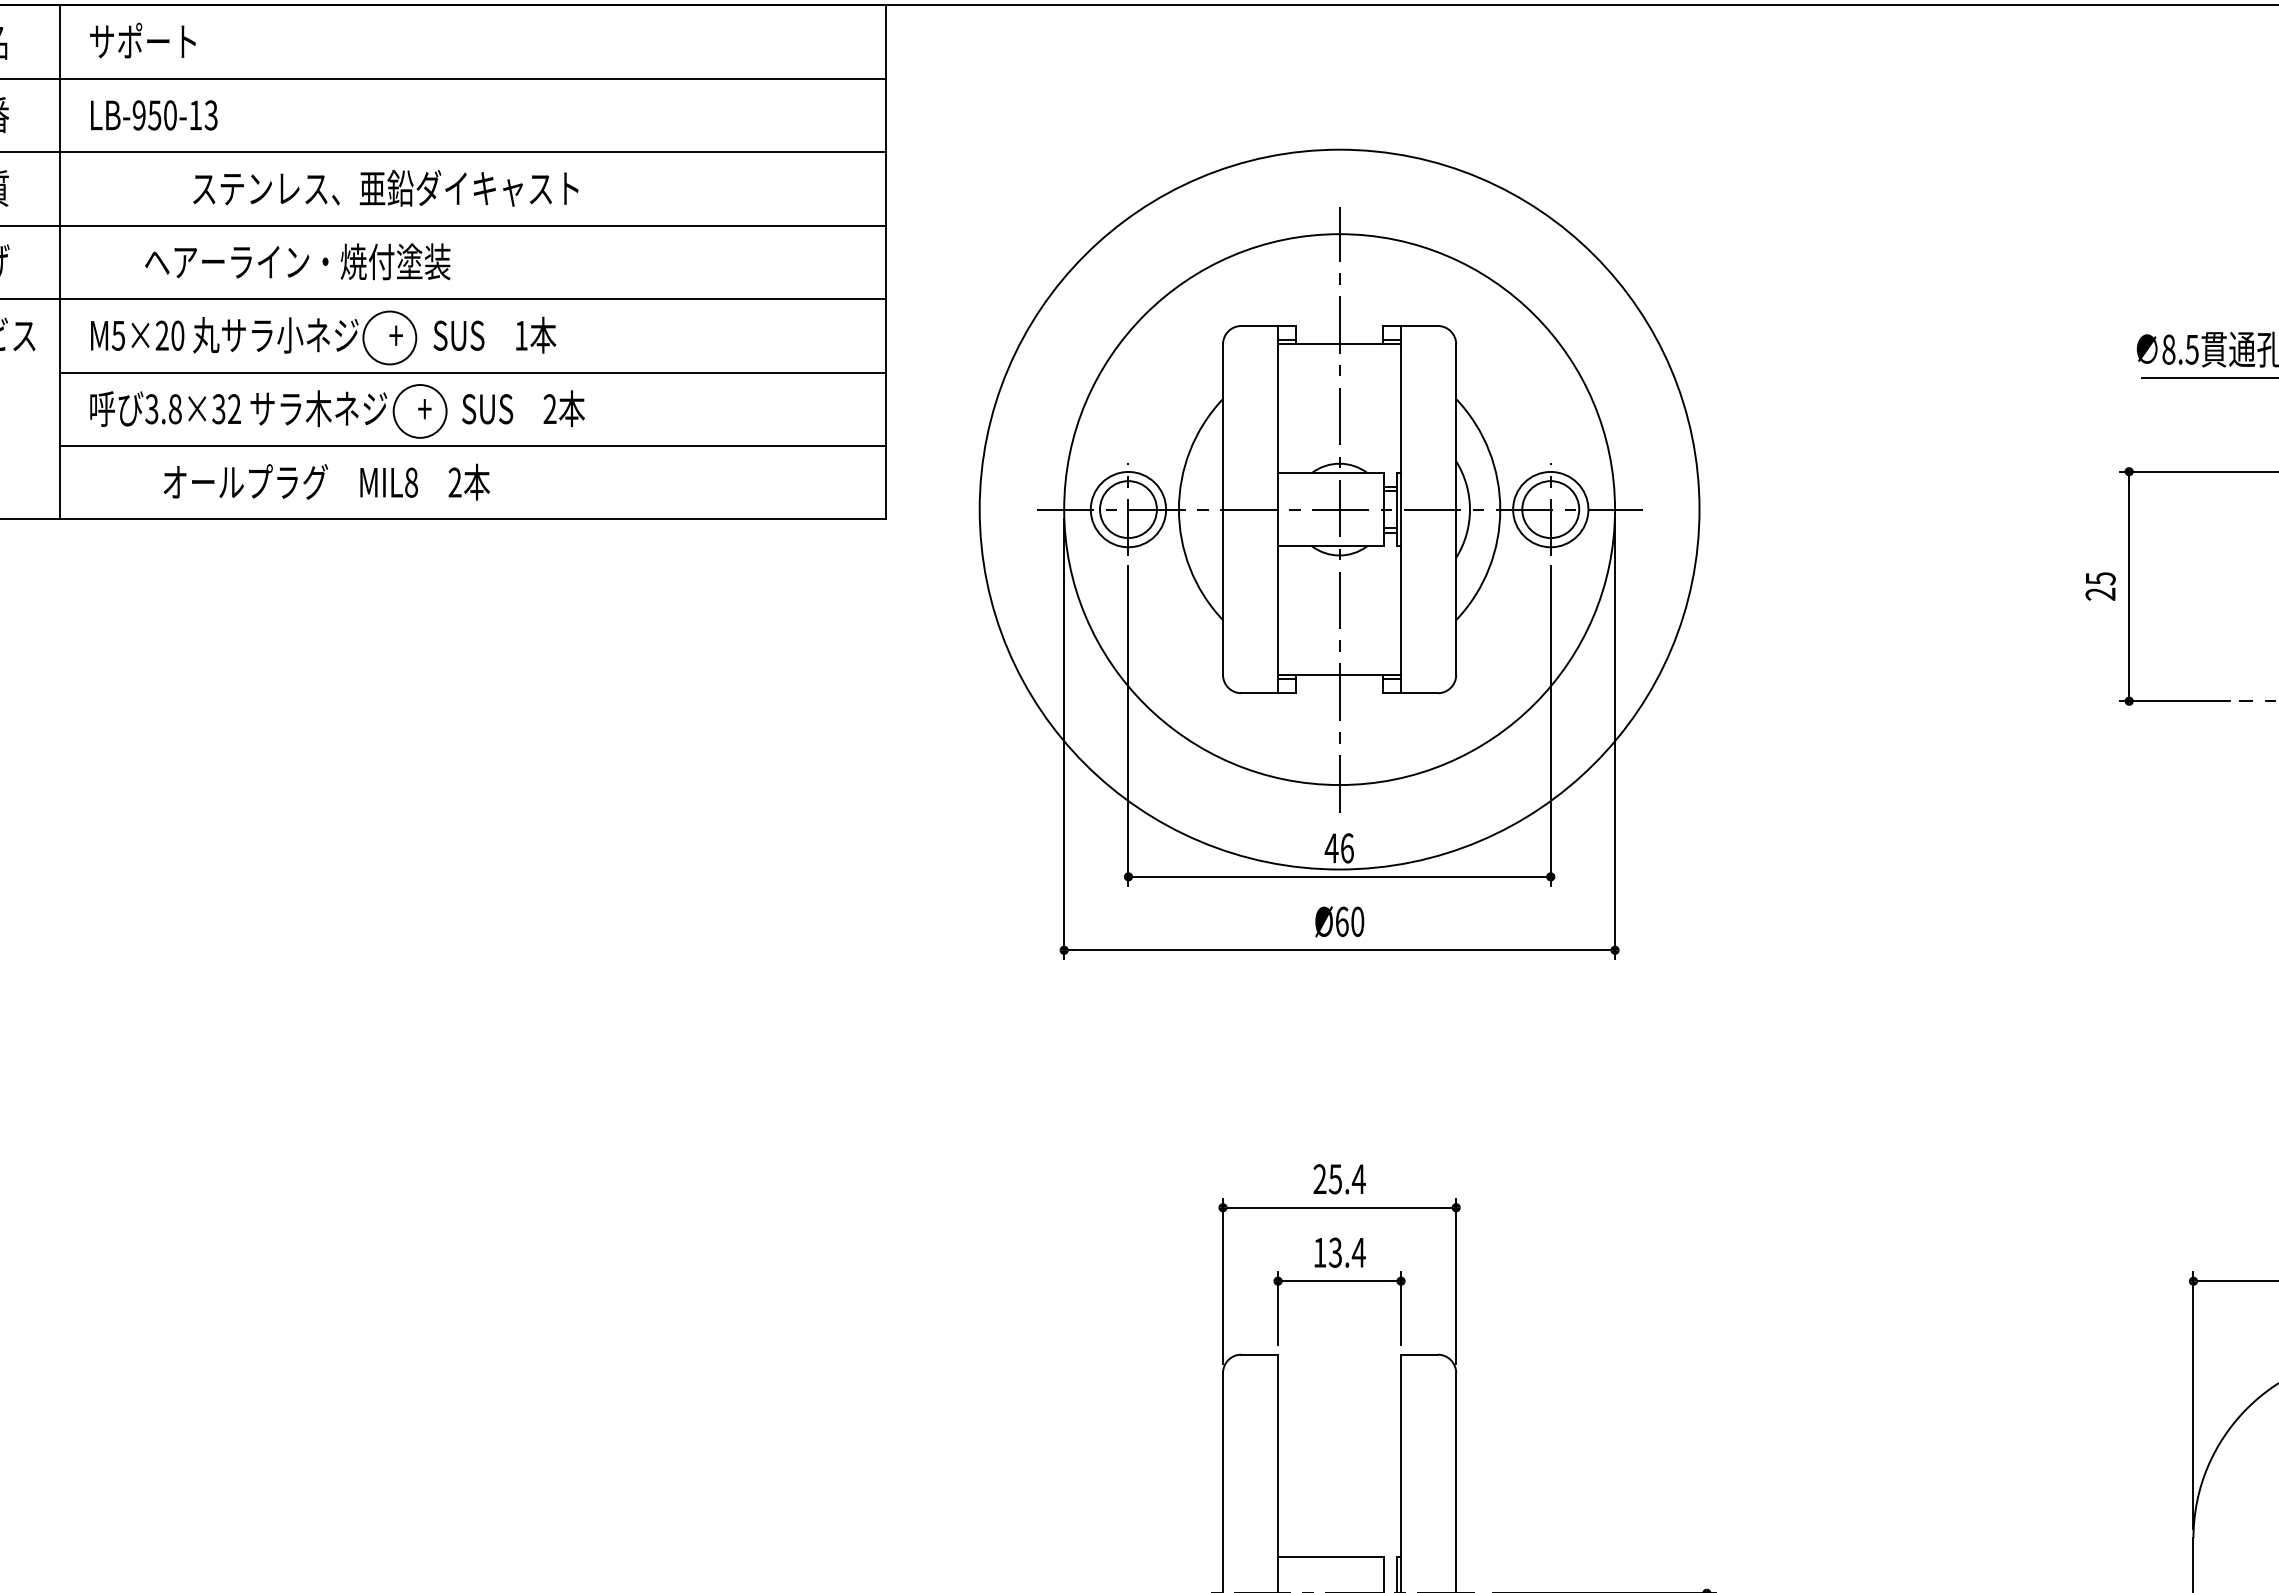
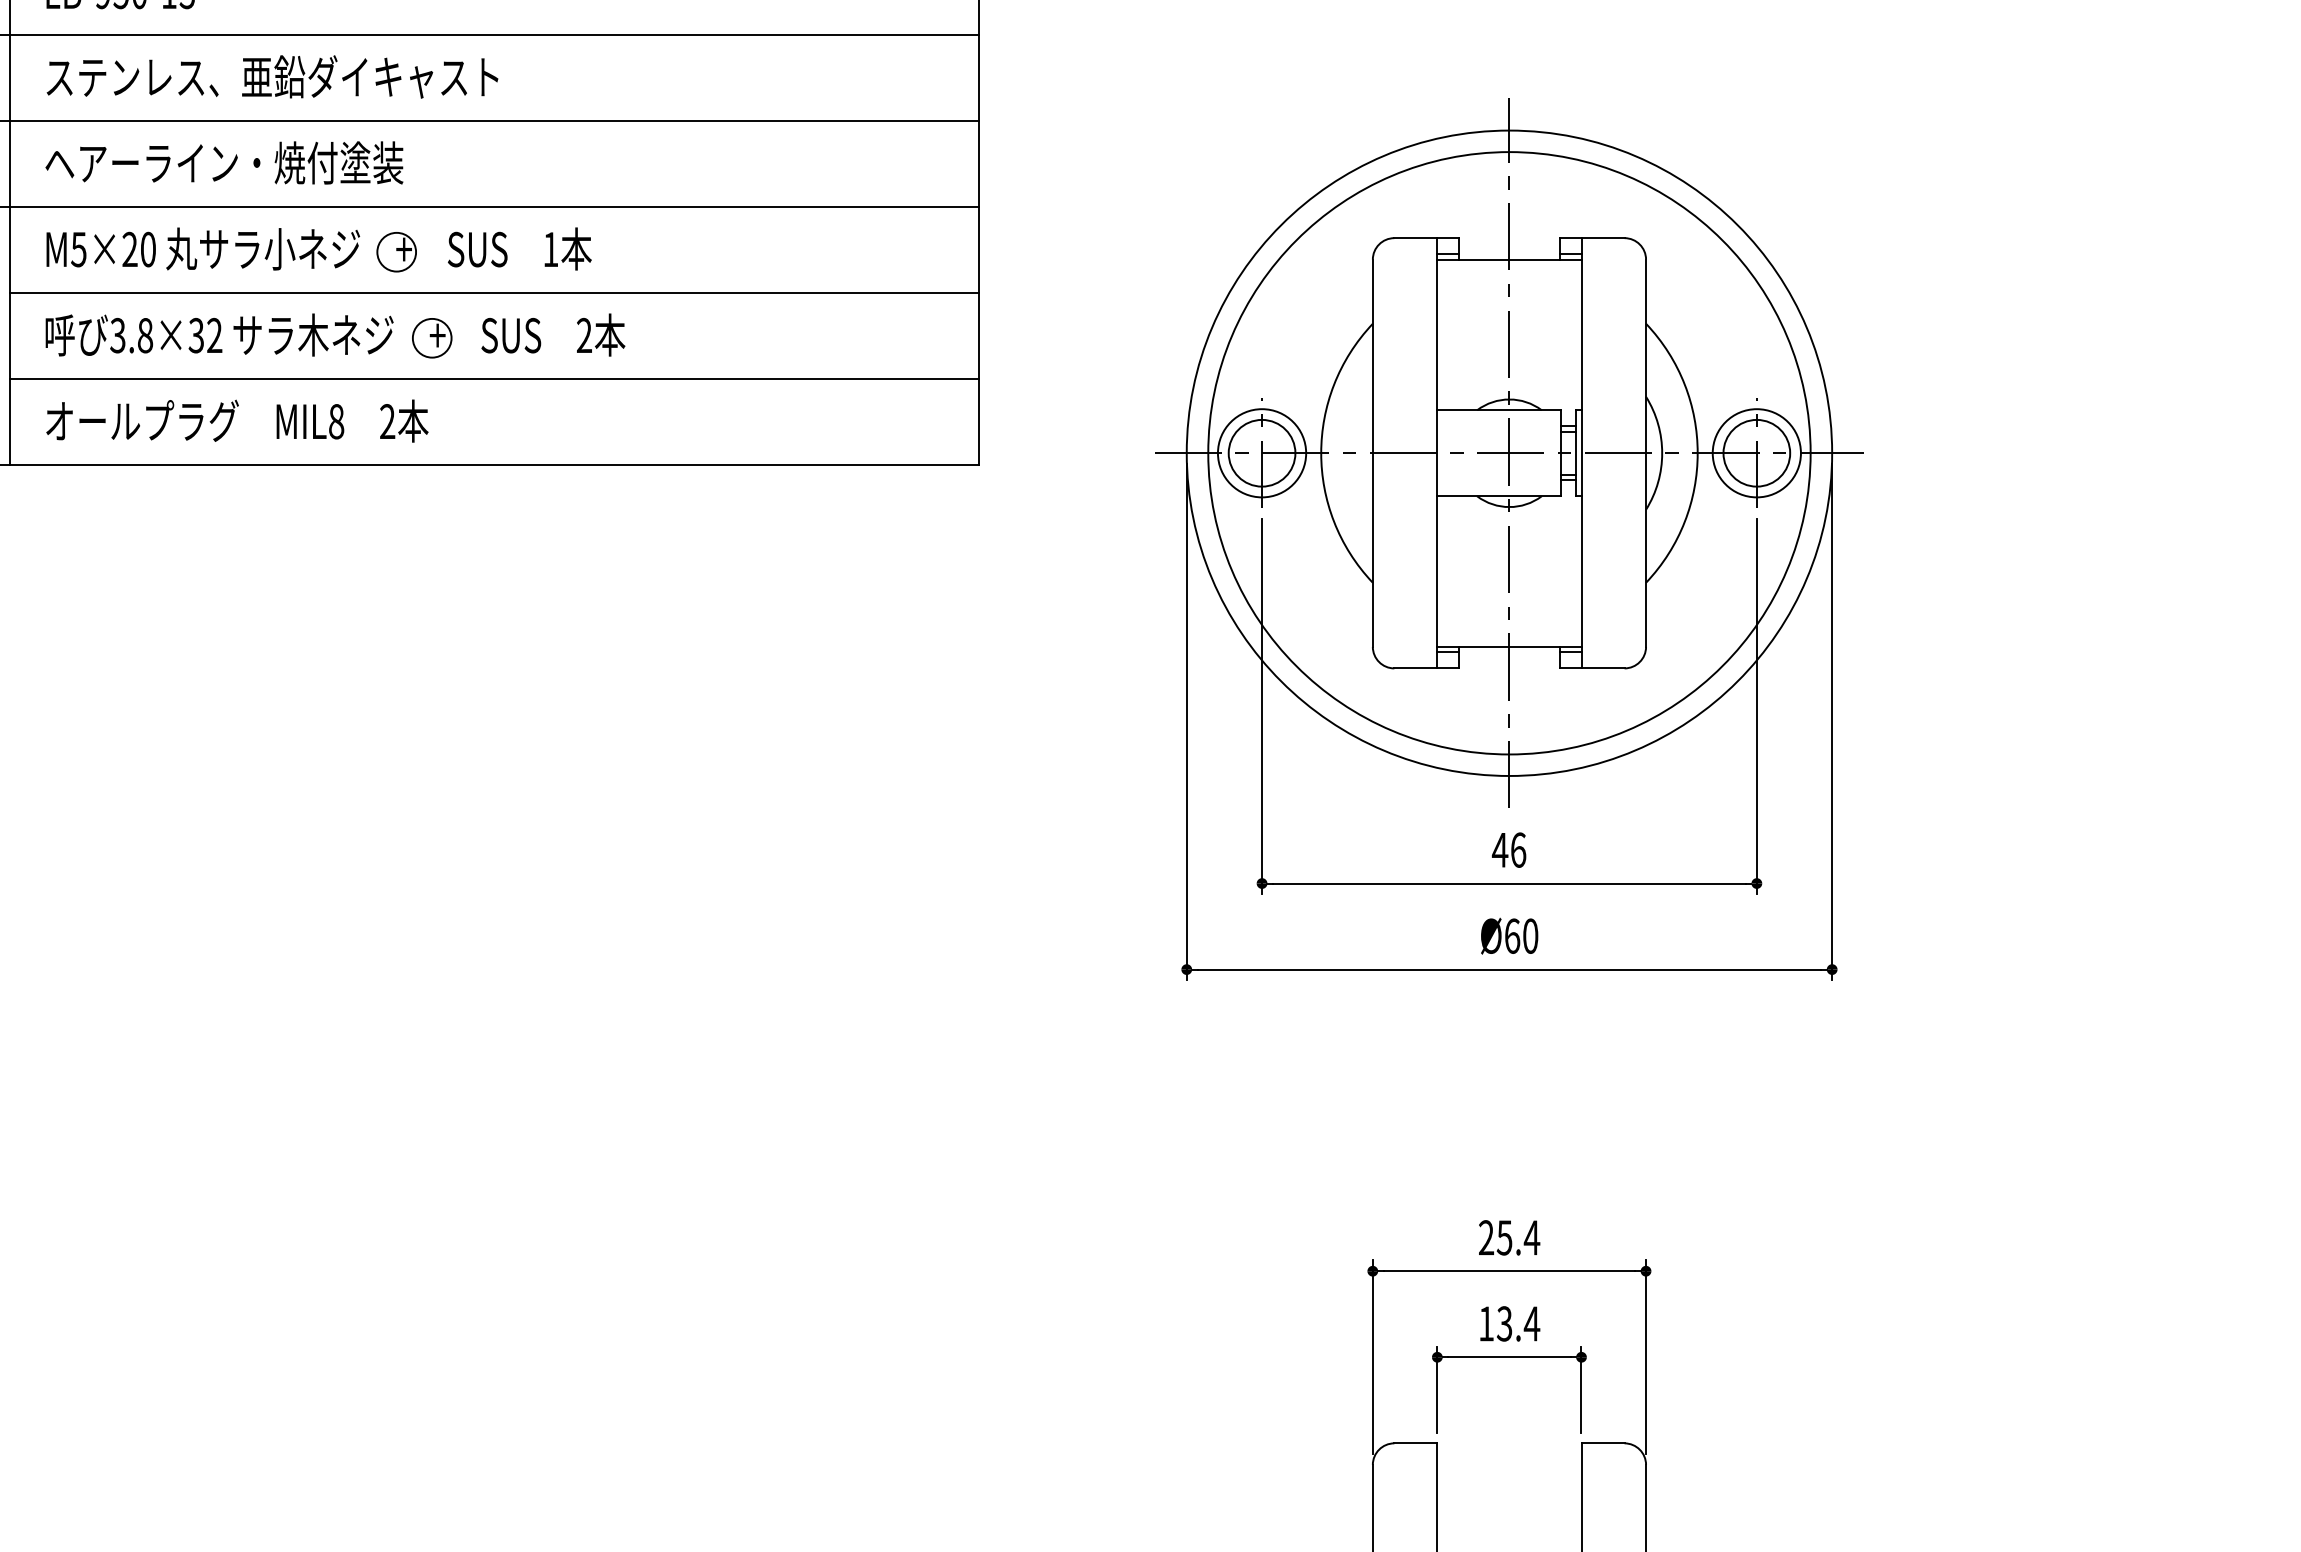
text: (385, 188) -> (272, 77), moved
text: (297, 261) -> (224, 162), moved
circle: (389, 337) -> (396, 251), size x0.62
circle: (419, 410) -> (431, 337), size x0.62
text: (326, 481) -> (236, 420), moved
circle: (1339, 509) -> (1509, 453), size x0.71

